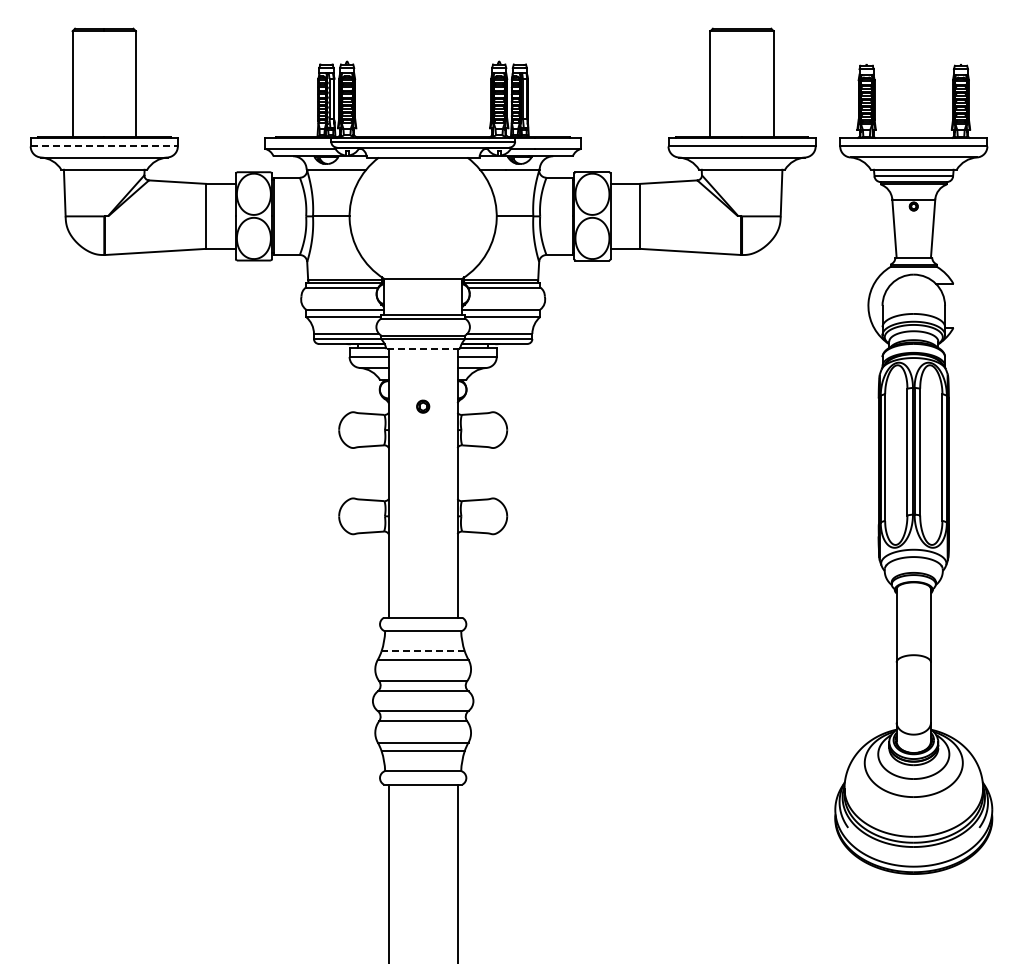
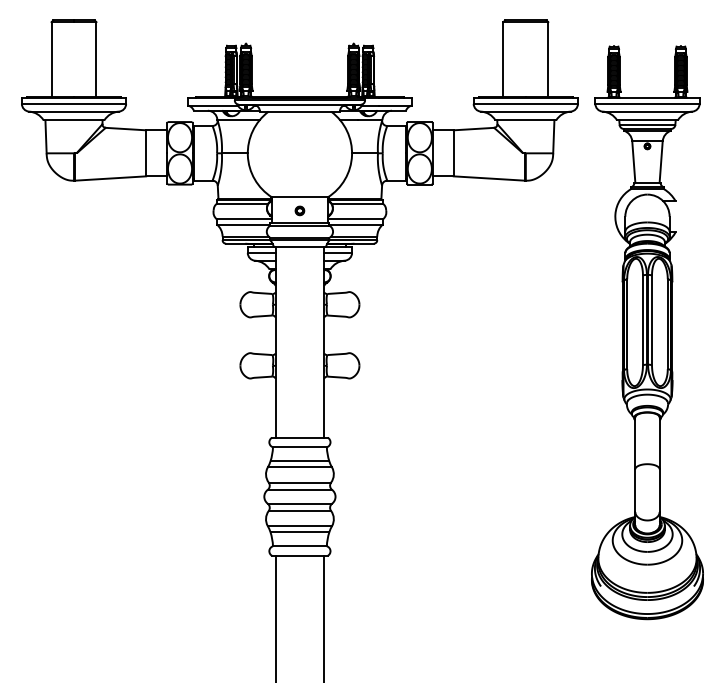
line: (104, 146) -> (74, 103), dashed -> solid
line: (423, 349) -> (300, 247), dashed -> solid
part: (423, 406) -> (300, 210), moved
line: (423, 651) -> (300, 461), dashed -> solid

